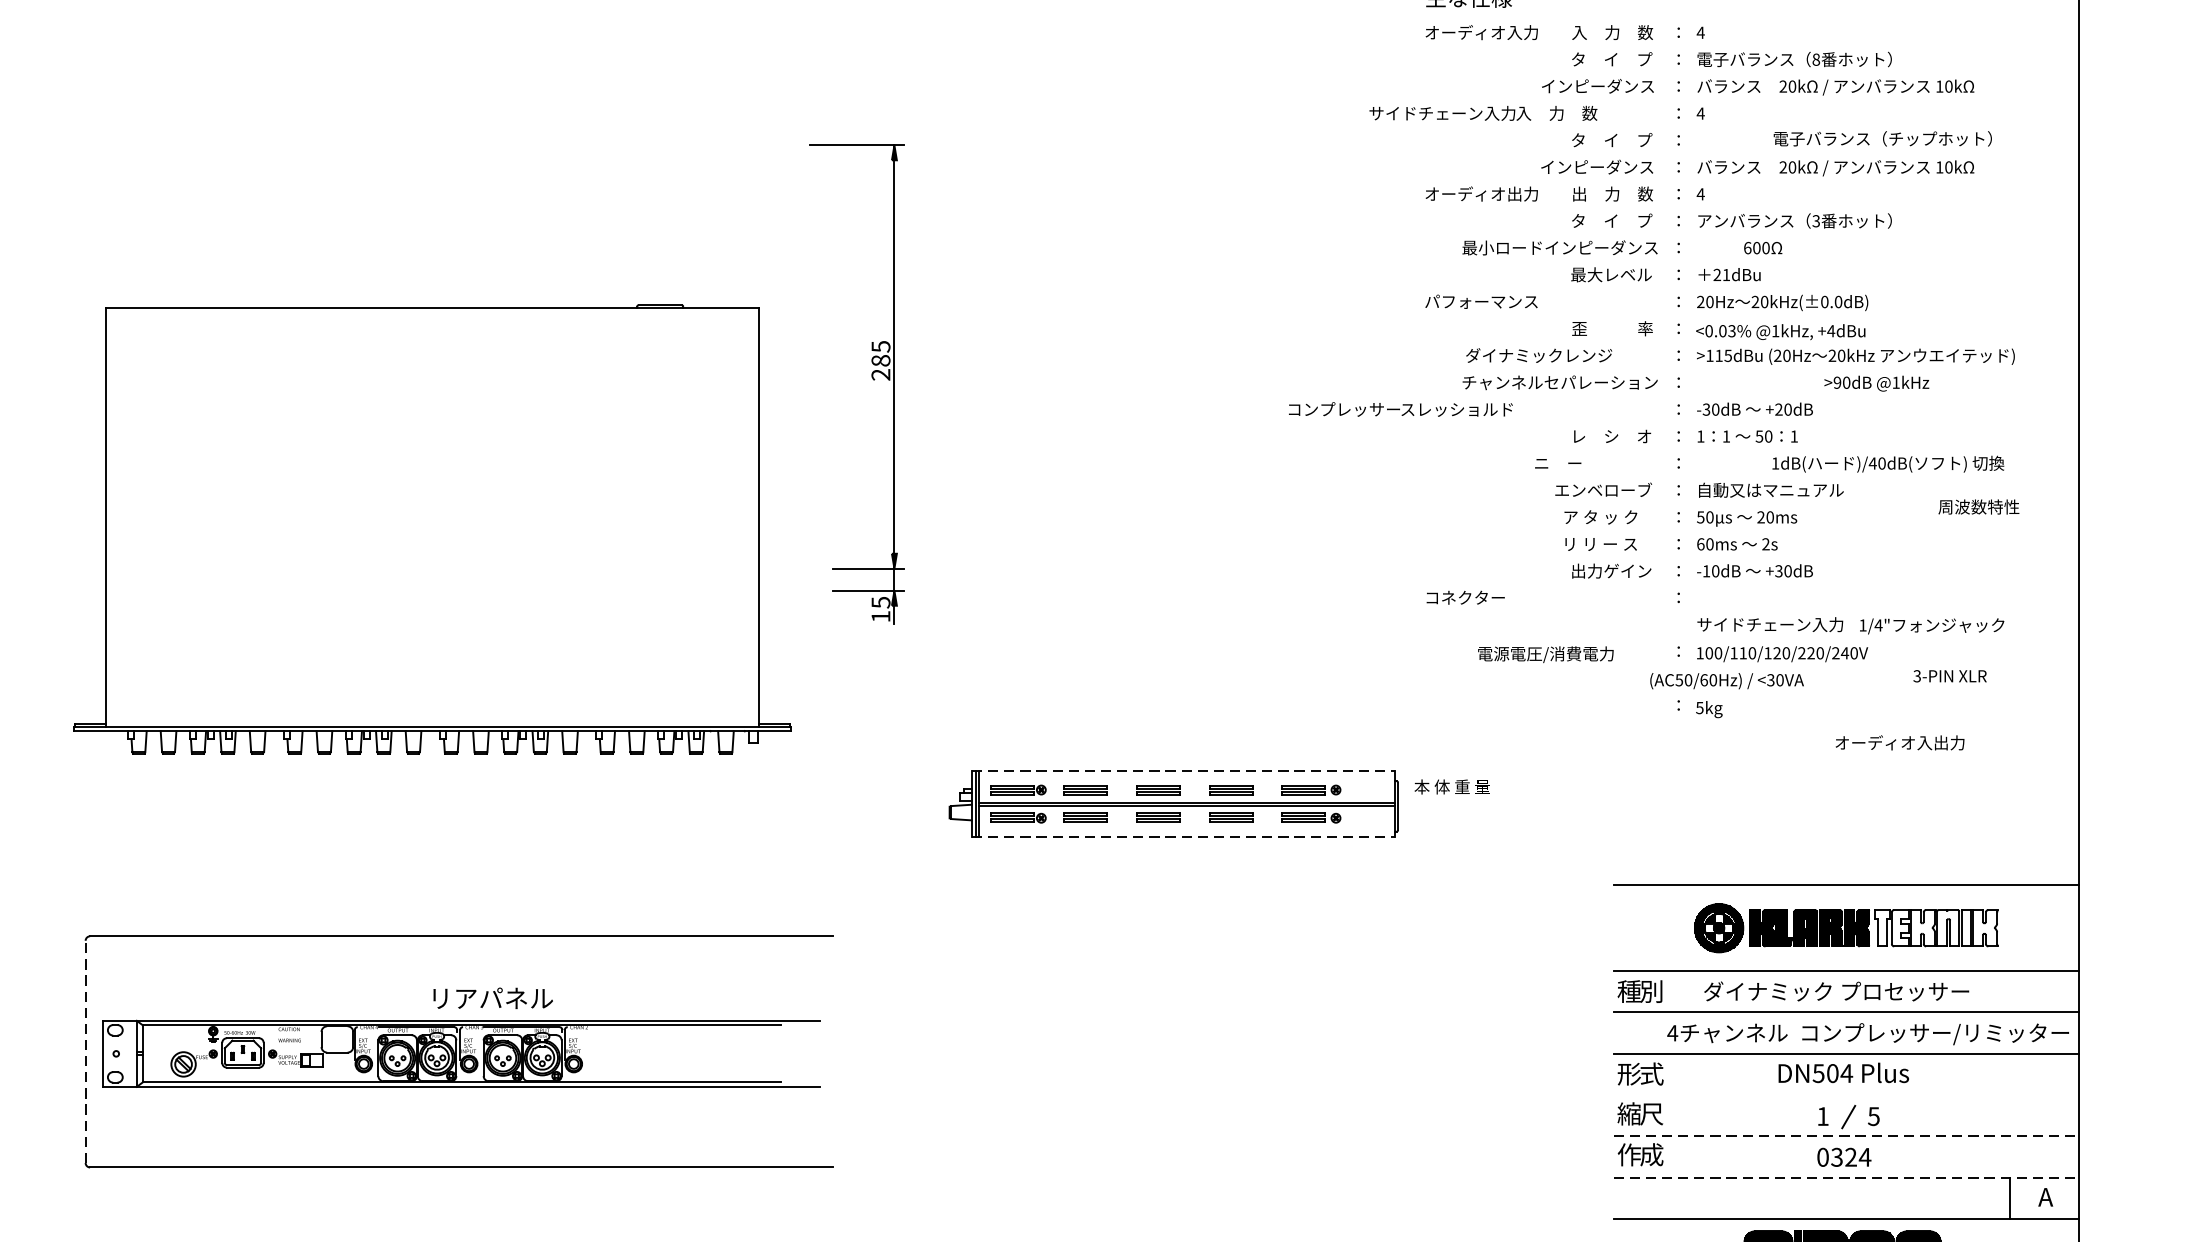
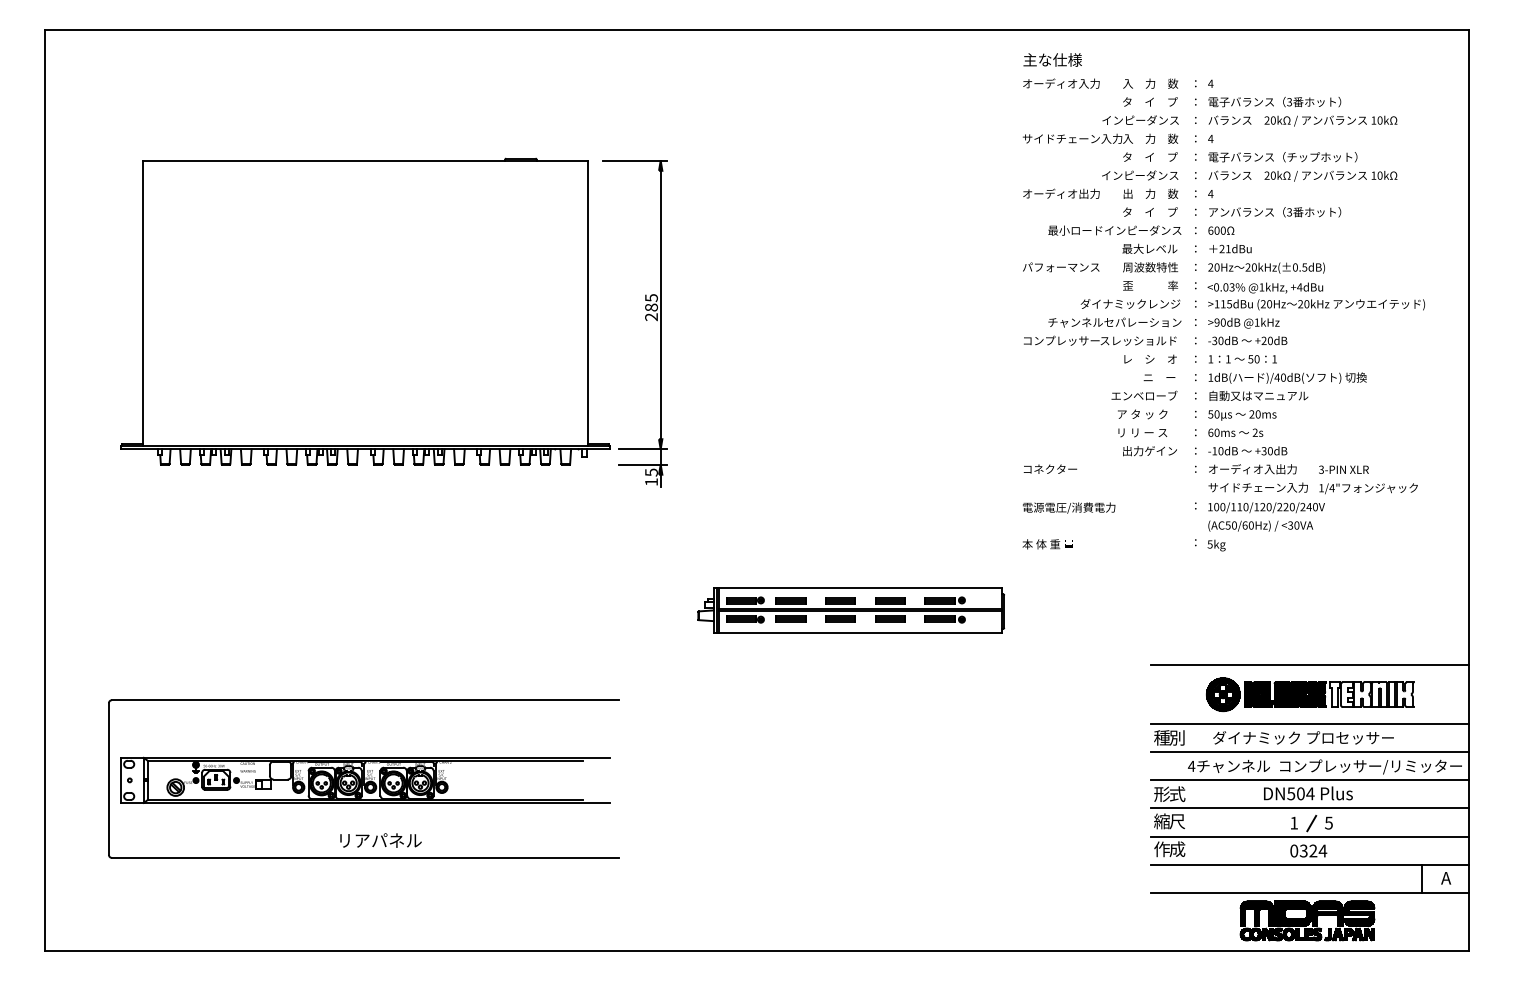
text: (1816, 58) -> (1289, 101), 8 -> 3
text: (1483, 112) -> (1100, 138), moved
text: (1882, 139) -> (1282, 157), moved
text: (1763, 247) -> (1221, 230), moved
text: (1838, 302) -> (1304, 267), 20kHz(±0.0dB) -> 20kHz(±0.5dB)
text: (1539, 354) -> (1130, 303), moved
text: (1876, 382) -> (1243, 322), moved
text: (1401, 409) -> (1100, 340), moved
text: (1558, 463) -> (1159, 377), moved
text: (1887, 463) -> (1287, 377), moved
text: (1978, 507) -> (1150, 267), moved
part: (432, 529) -> (365, 311), moved
text: (1546, 653) -> (1069, 507), moved
text: (1949, 675) -> (1343, 469), moved
text: (1726, 680) -> (1260, 525), moved
text: (1899, 743) -> (1252, 469), moved
line: (1184, 771) -> (858, 587), dashed -> solid
text: (1451, 787) -> (1047, 544), moved
line: (1184, 837) -> (858, 632), dashed -> solid
text: (492, 998) -> (380, 840), moved
line: (85, 1052) -> (108, 779), dashed -> solid
line: (1845, 1095) -> (1309, 808), added
line: (1845, 1136) -> (1309, 836), dashed -> solid
line: (1845, 1177) -> (1309, 864), dashed -> solid

